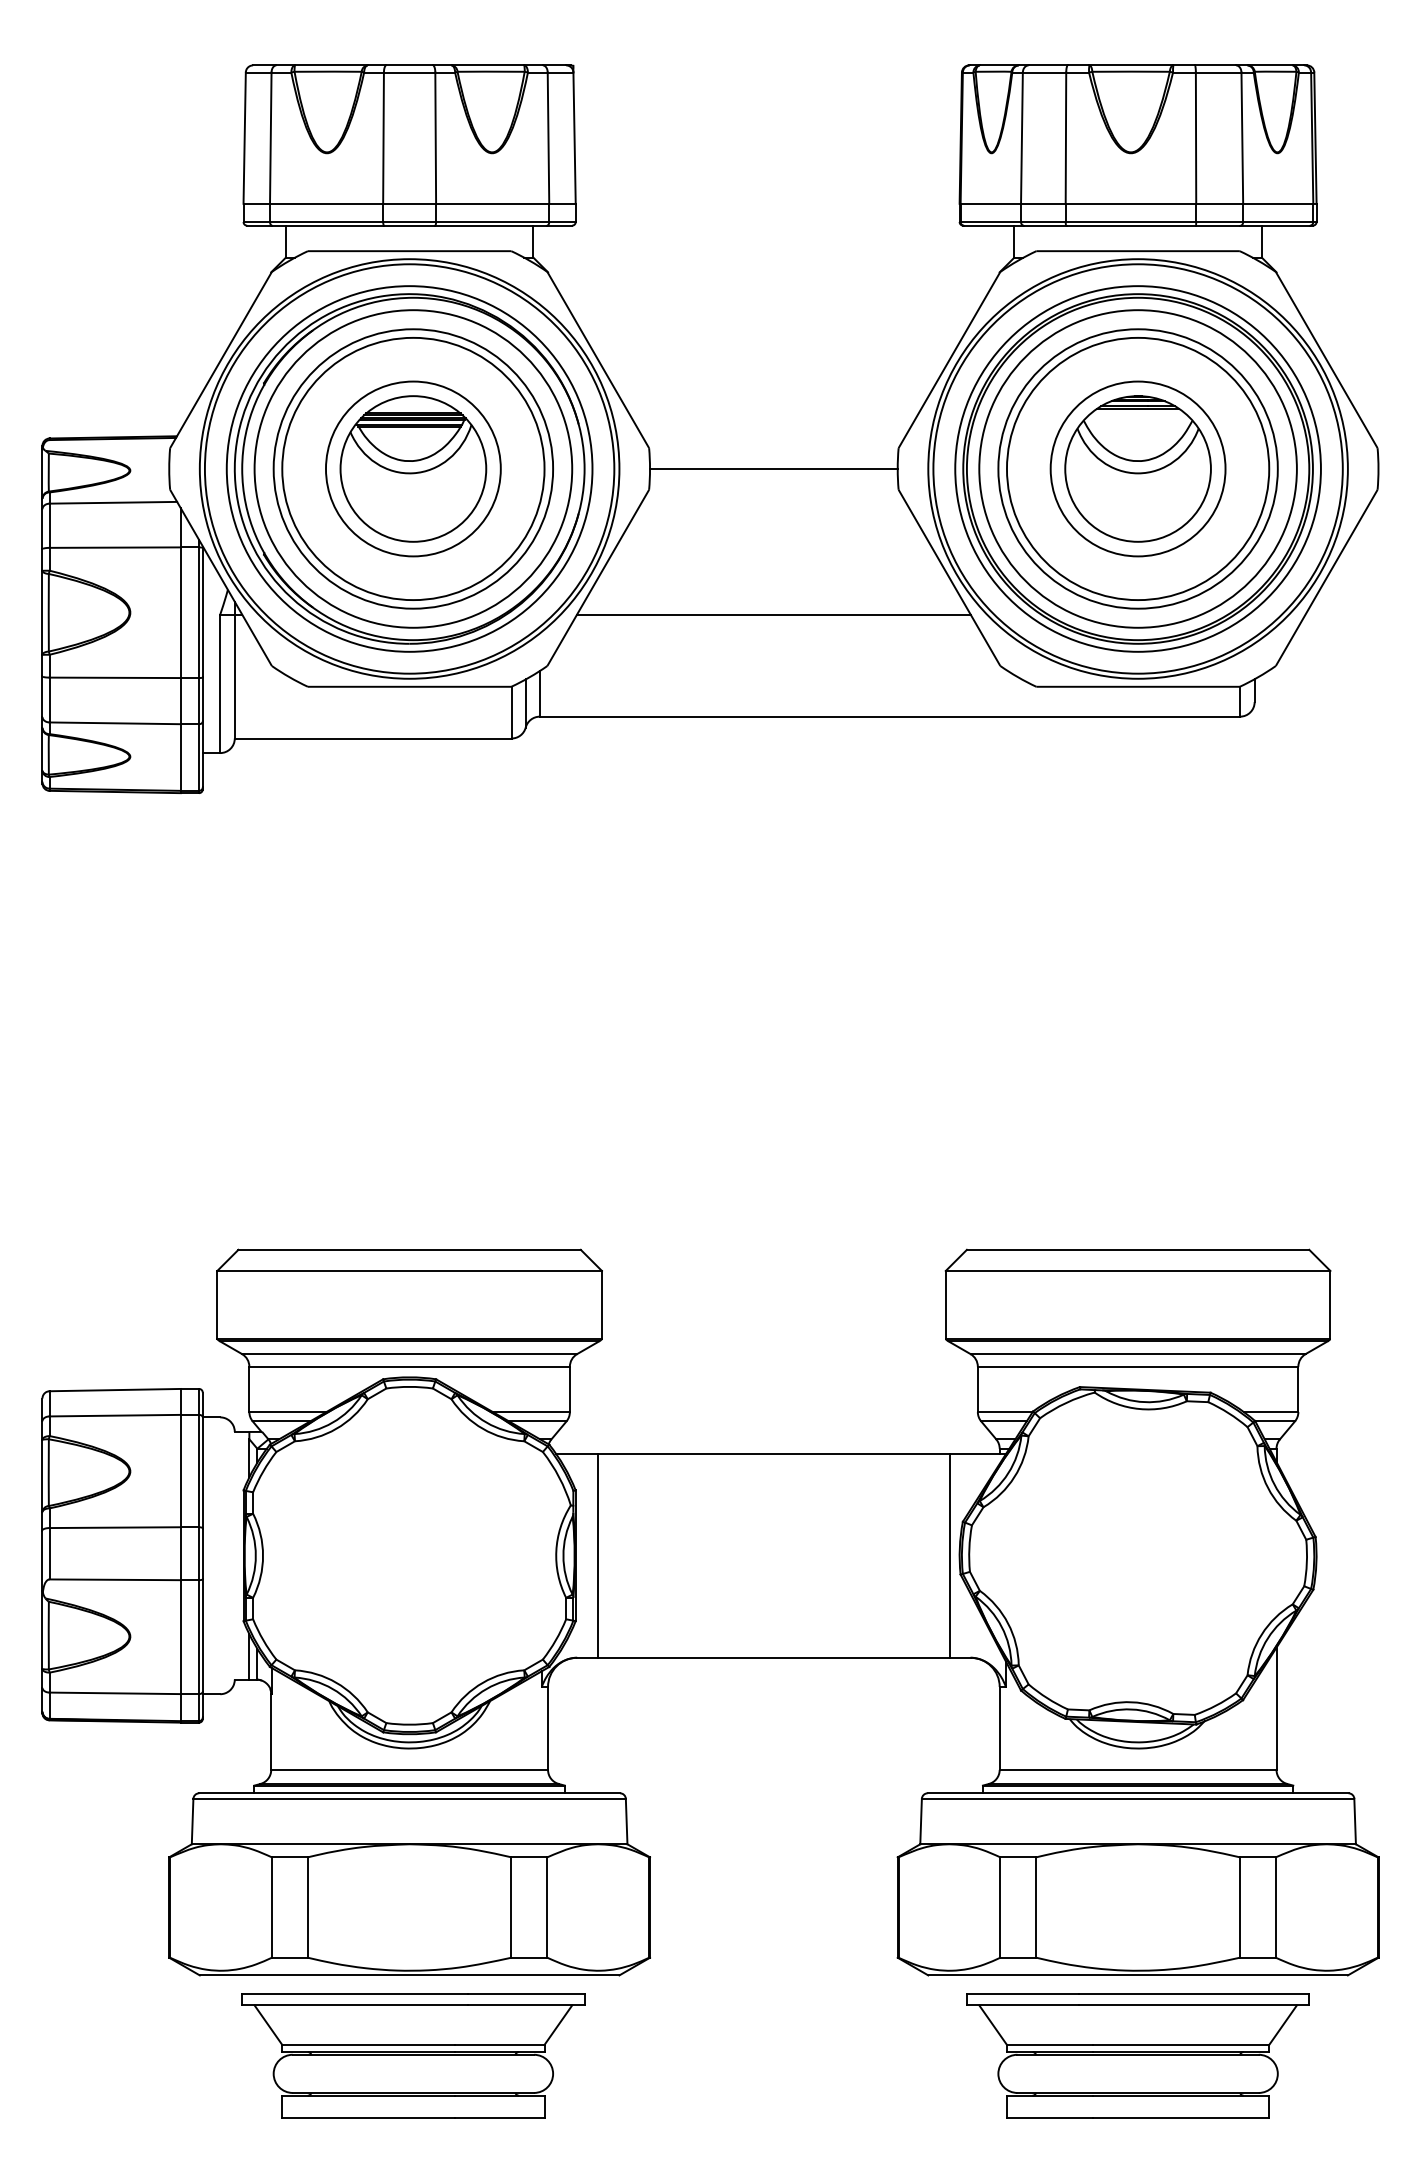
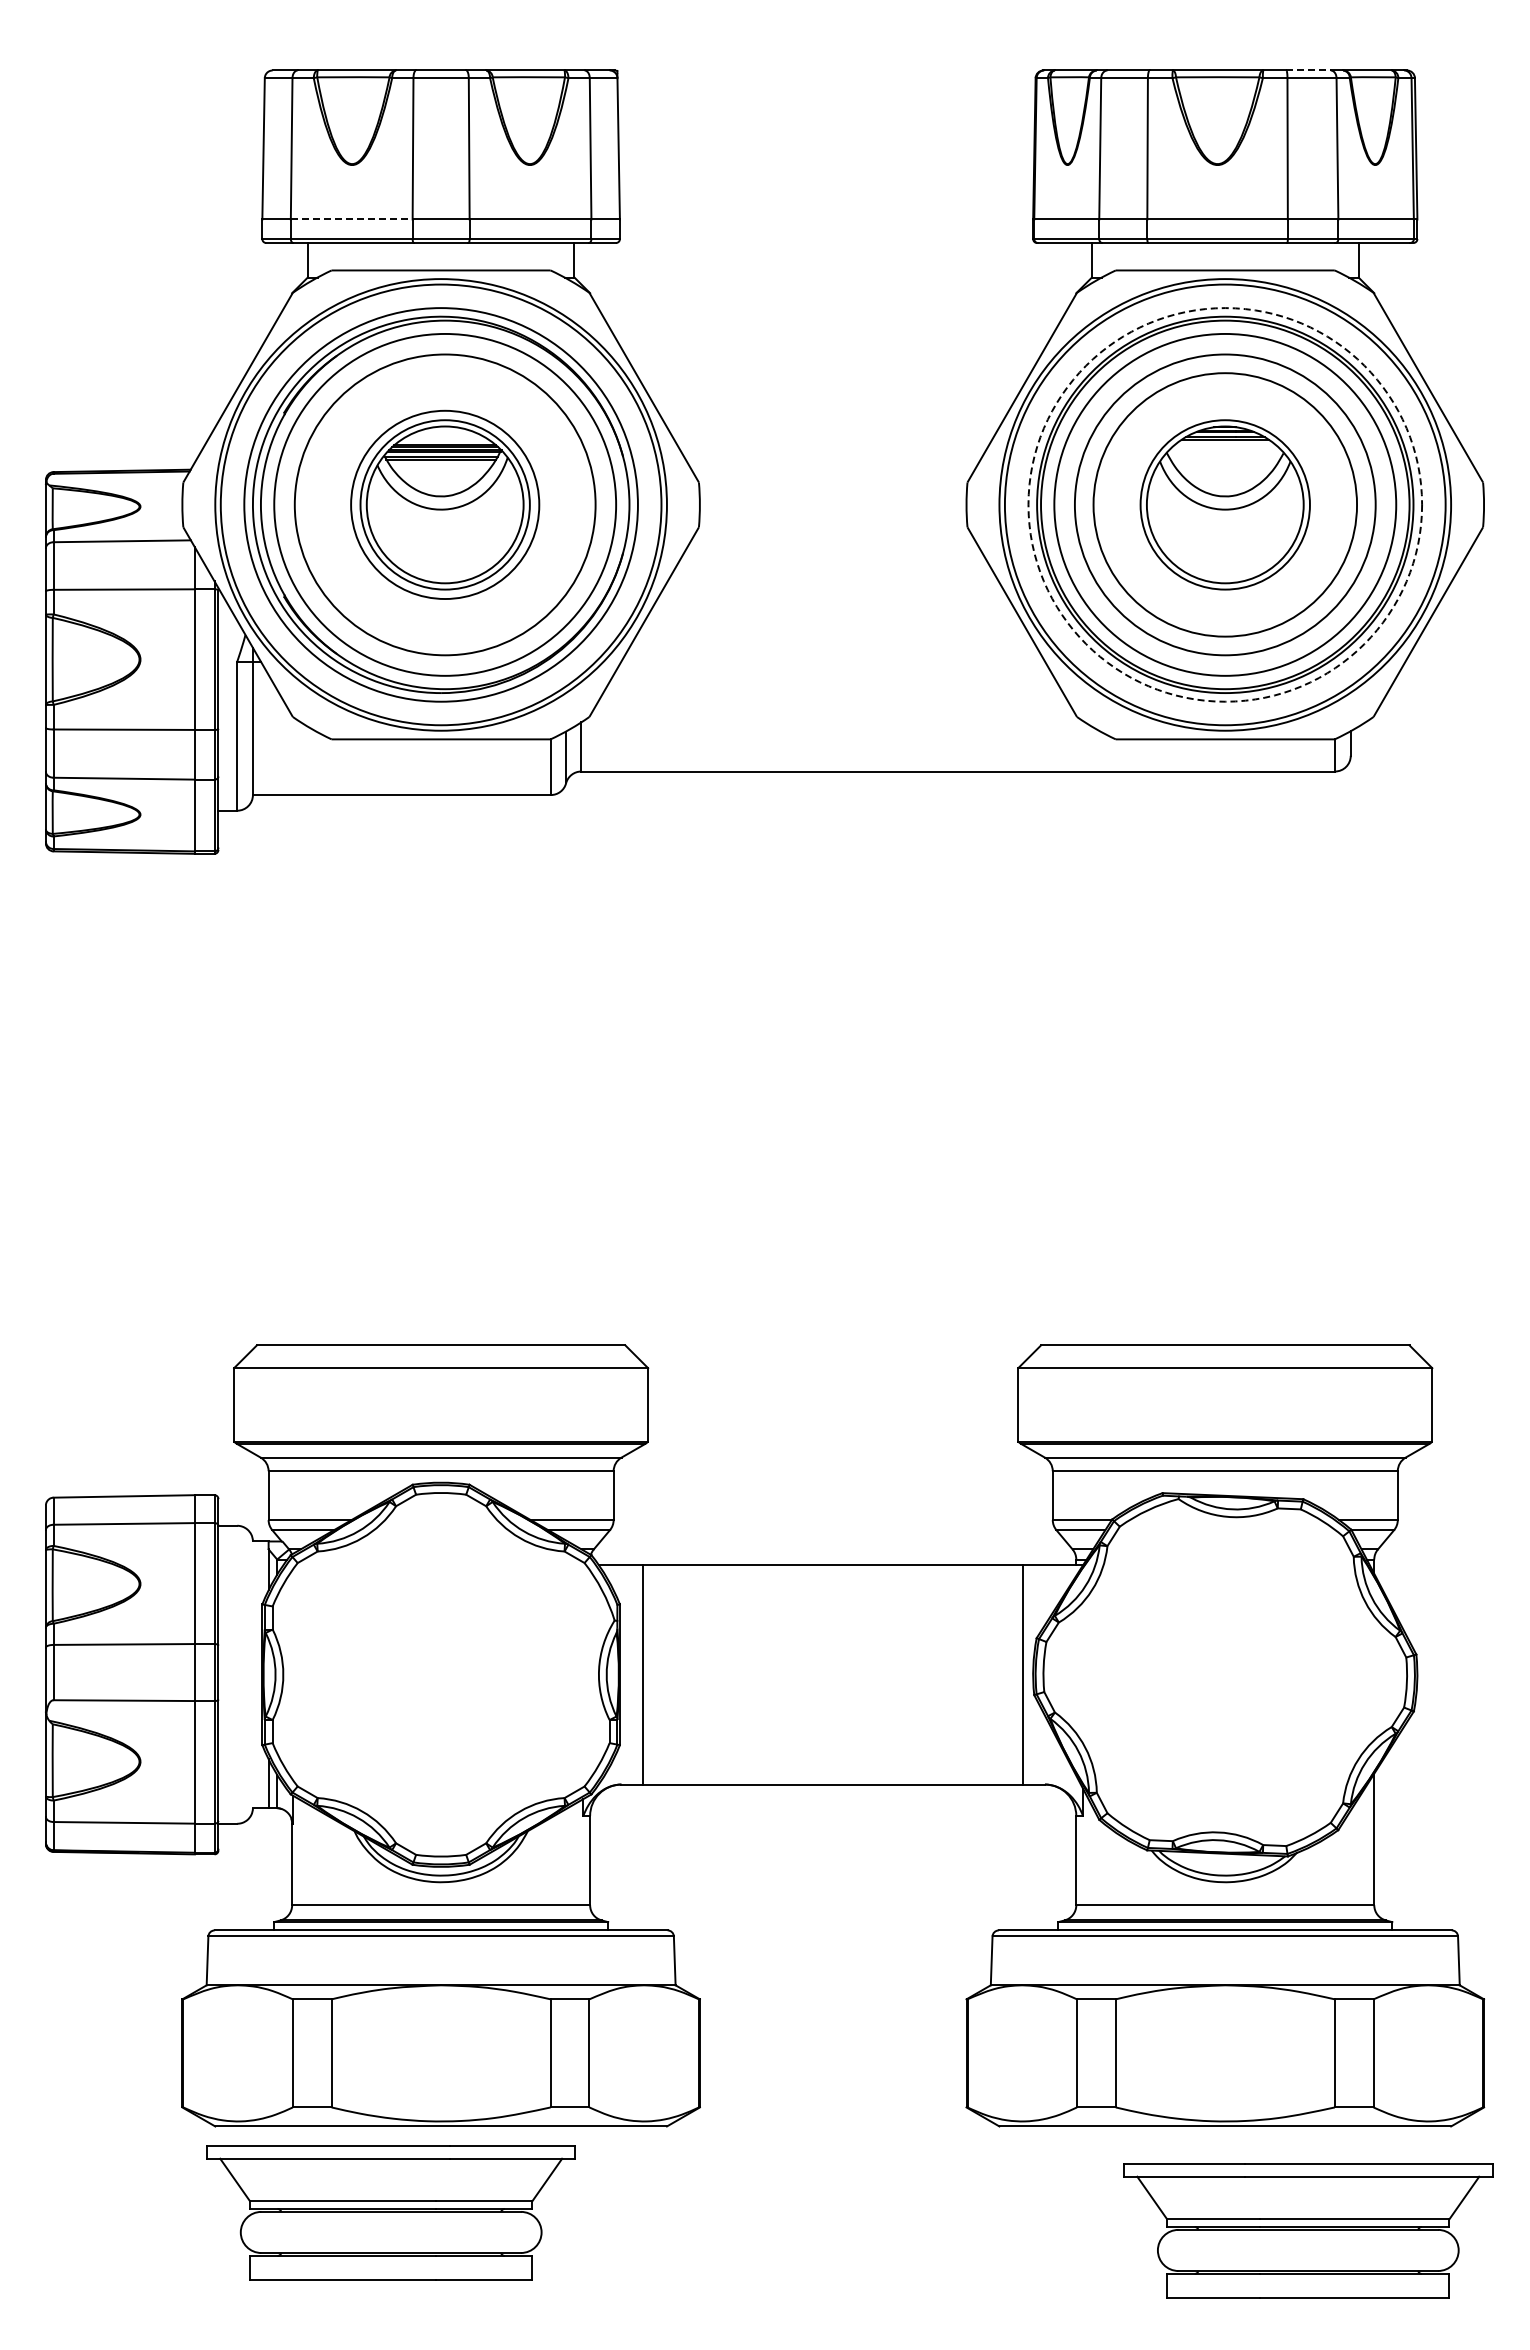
line: (1216, 65) -> (1309, 70), solid -> dashed
line: (326, 203) -> (351, 219), solid -> dashed
circle: (413, 468) -> (445, 504), size x0.6
line: (773, 468) -> (832, 504), removed
circle: (1138, 468) -> (1225, 504), size x0.6
circle: (1138, 468) -> (1225, 504), size x1.4
circle: (1138, 468) -> (1225, 504), solid -> dashed
line: (774, 614) -> (833, 661), removed
part: (412, 2055) -> (390, 2212), moved
part: (1138, 2055) -> (1308, 2230), moved

